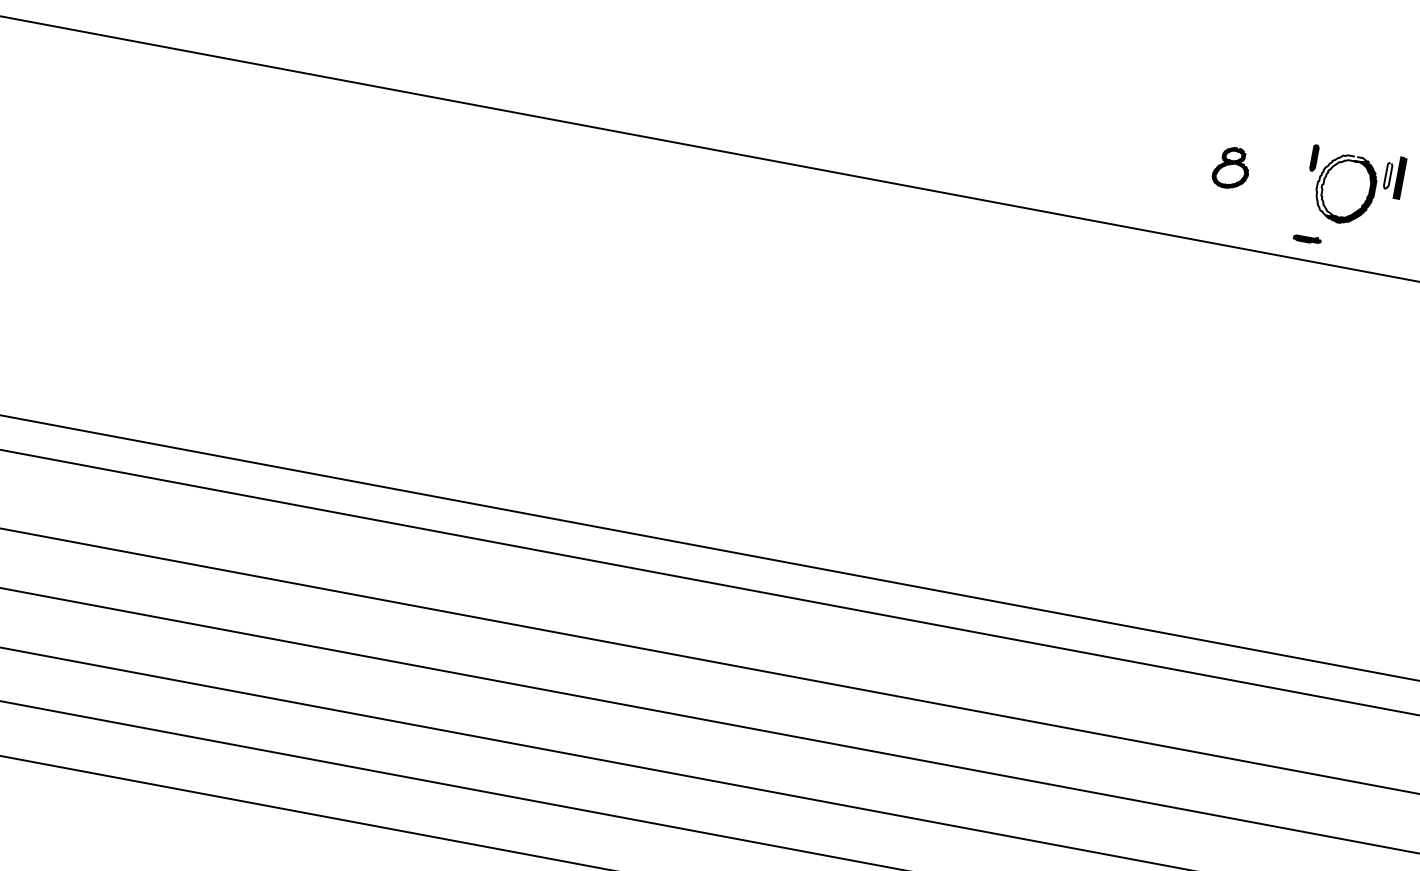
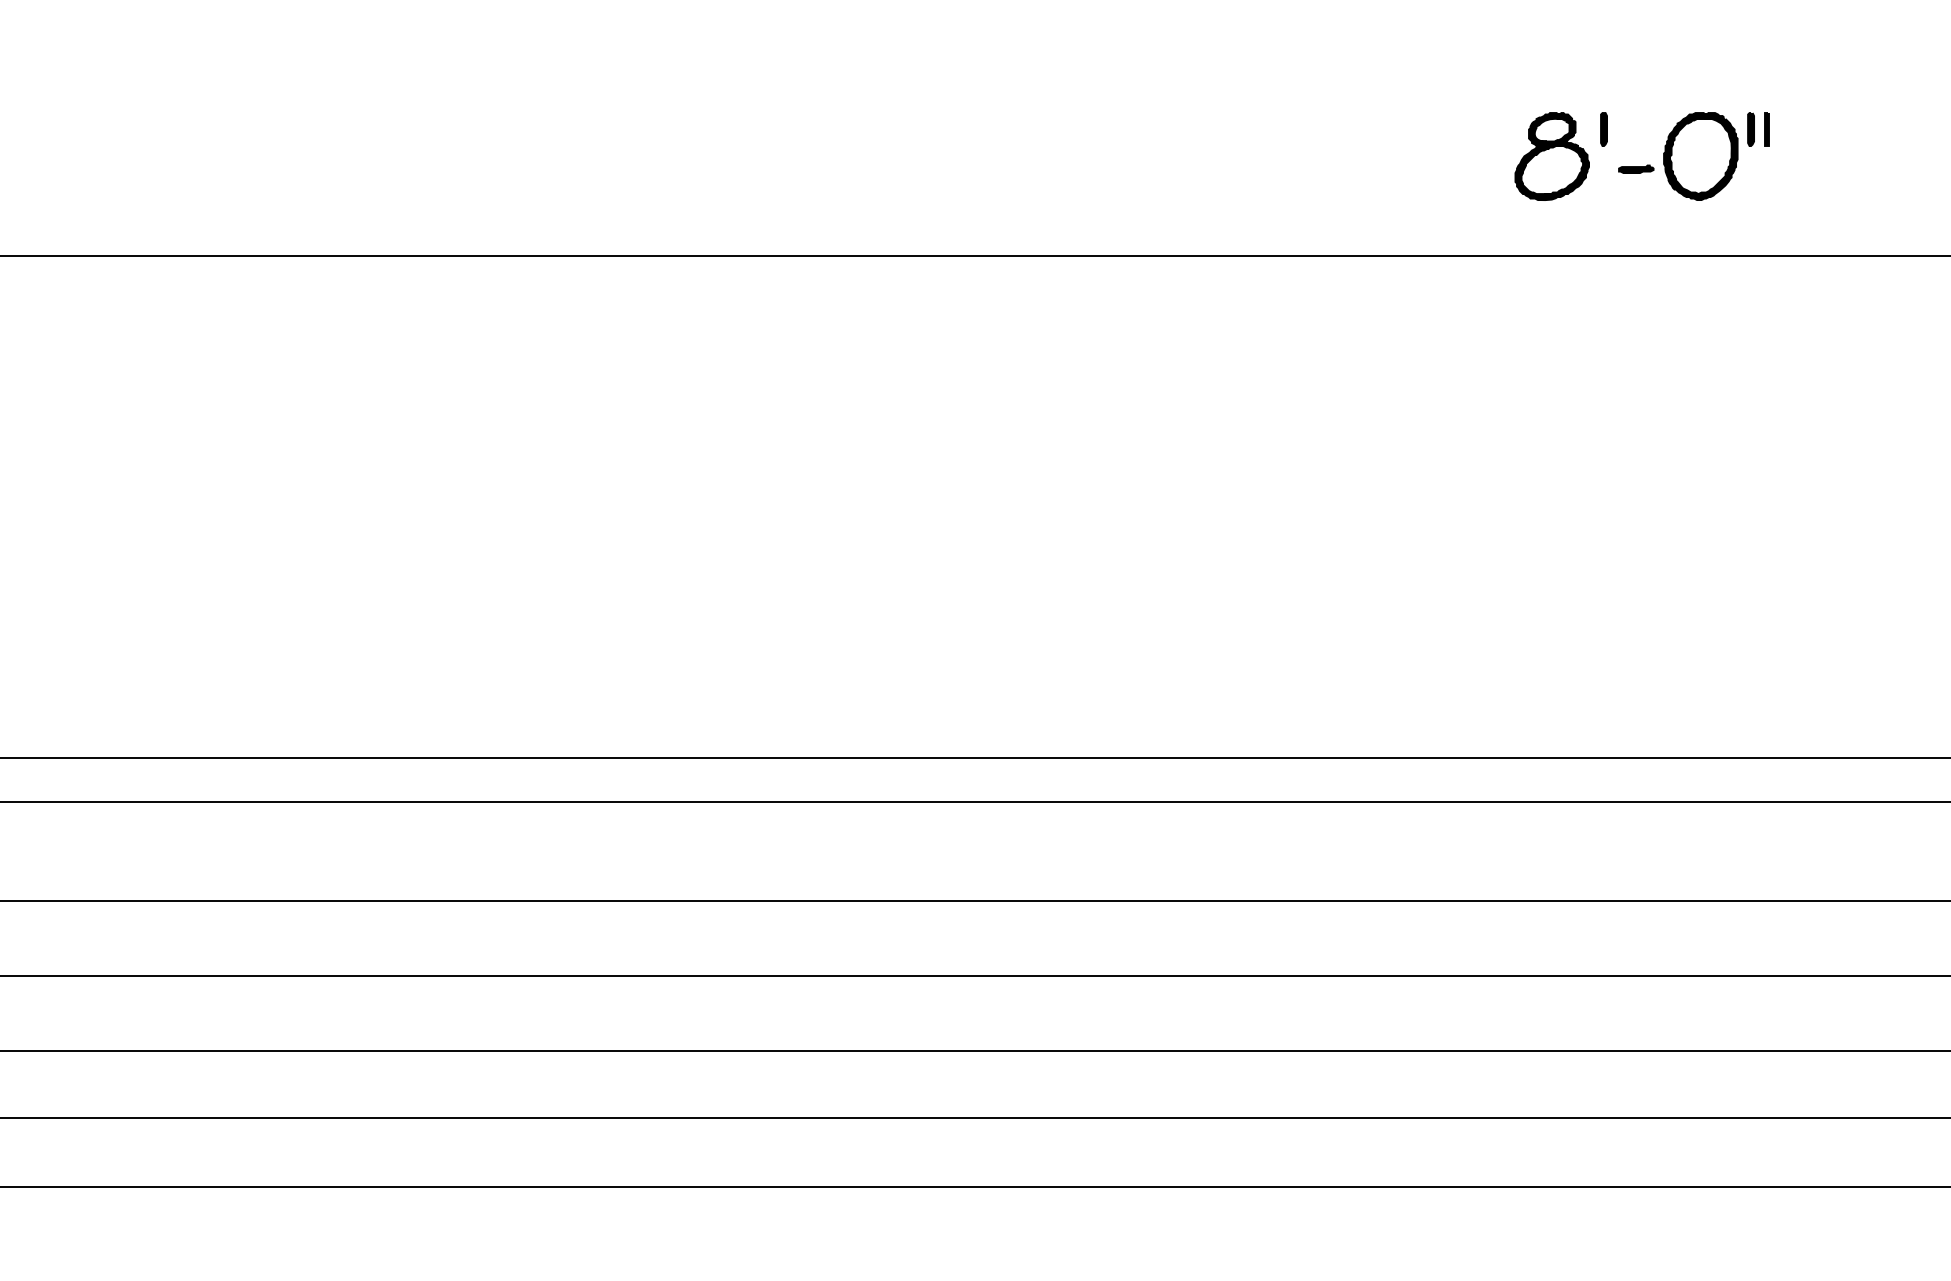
part: (1314, 158) -> (1603, 129), moved
part: (1231, 167) -> (1551, 156), size x1.67
fill: (1388, 175) -> (1751, 129), added
part: (1399, 178) -> (1766, 129), size x0.62
fill: (1341, 186) -> (1694, 153), added
part: (1307, 238) -> (1636, 168), moved

